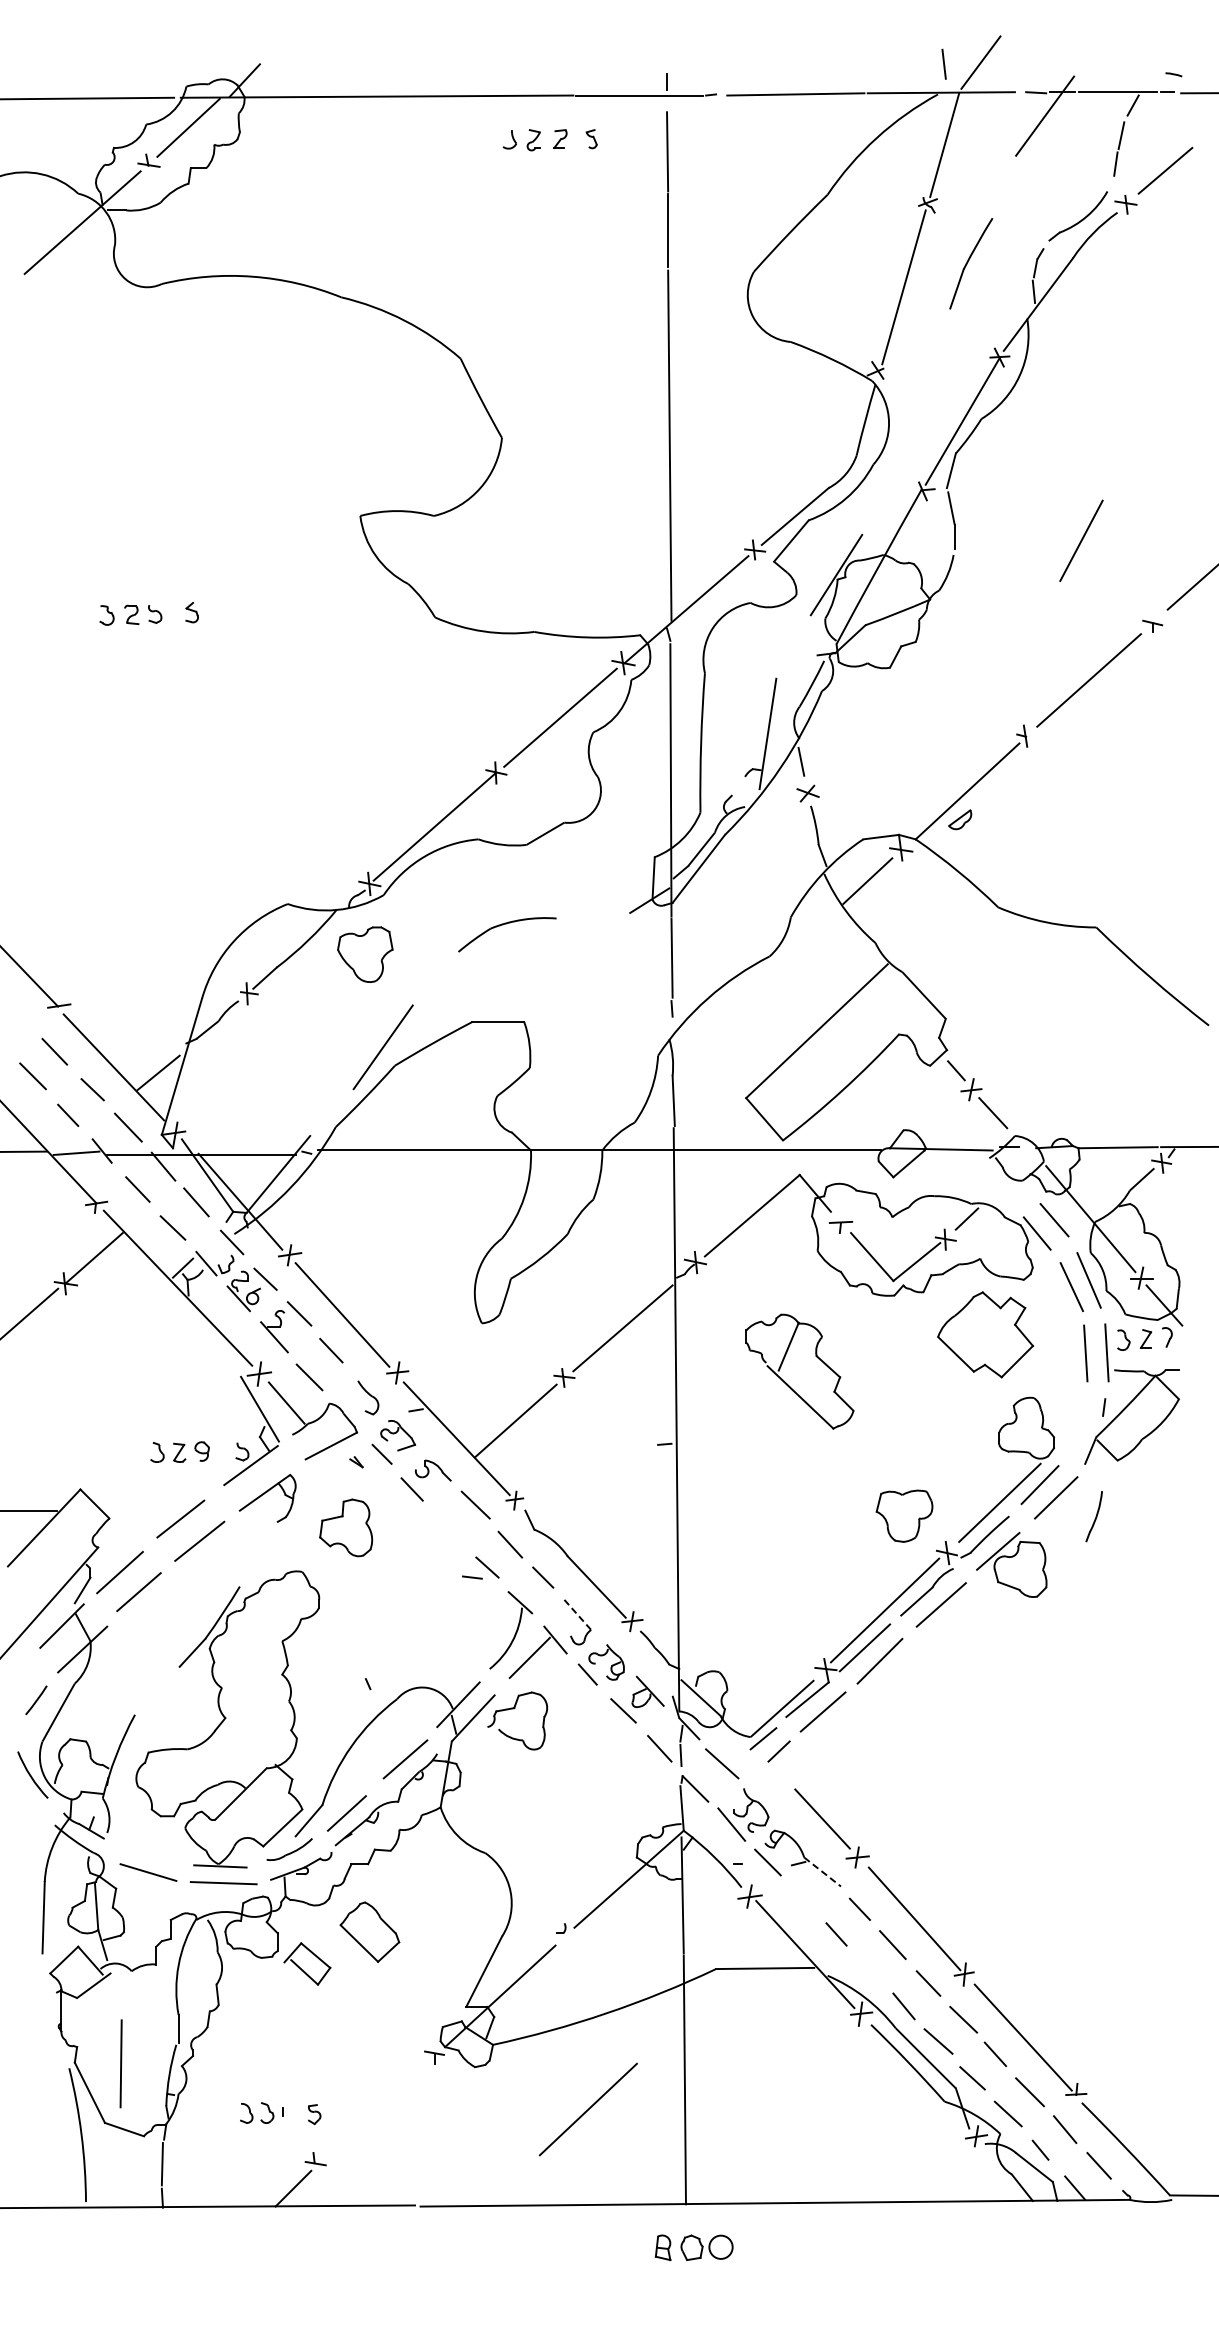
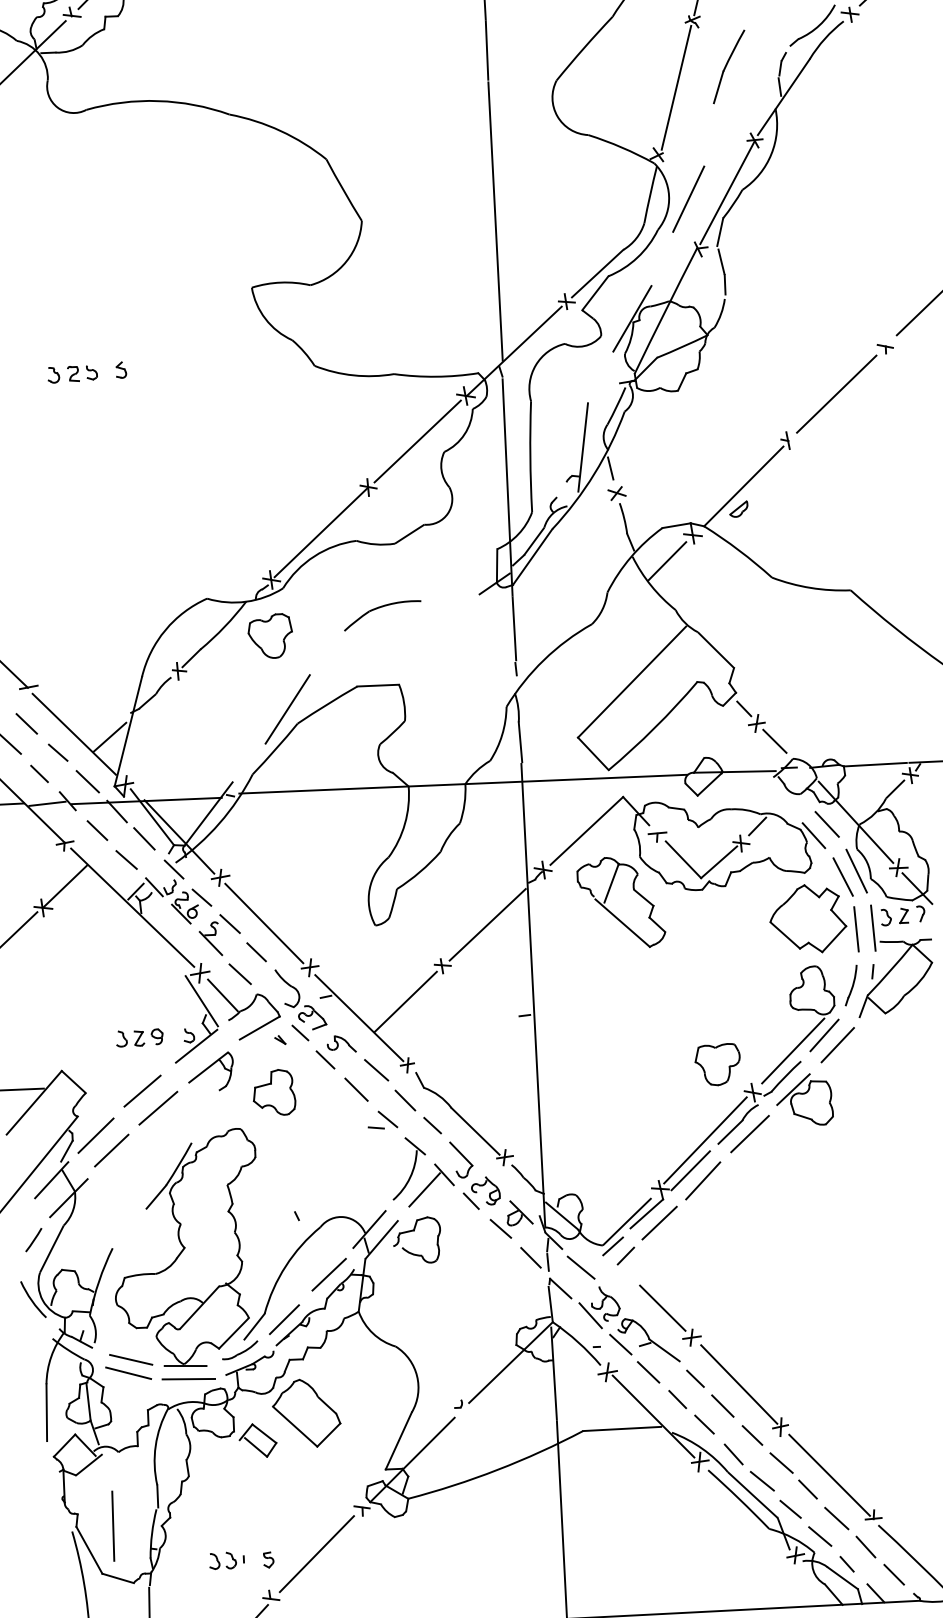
line: (1081, 540) -> (688, 198), moved
part: (985, 1334) -> (808, 918), moved
part: (787, 1383) -> (611, 912), moved
part: (368, 1397) -> (287, 988), size x1.43
part: (1093, 1516) -> (850, 985), moved
line: (449, 1528) -> (356, 1089), added
line: (578, 1615) -> (461, 1154), dashed -> solid
line: (152, 1855) -> (131, 1359), added
line: (822, 1872) -> (664, 1350), dashed -> solid
line: (801, 1898) -> (648, 1372), added
part: (369, 1931) -> (306, 1412), size x1.43
line: (868, 1967) -> (704, 1424), added
line: (587, 2109) -> (316, 1554), moved

